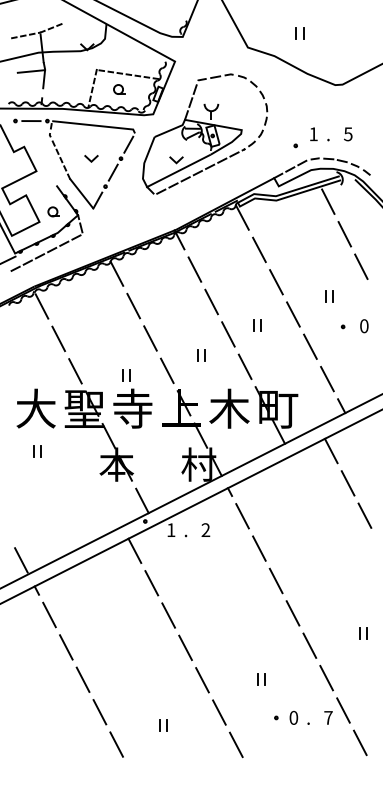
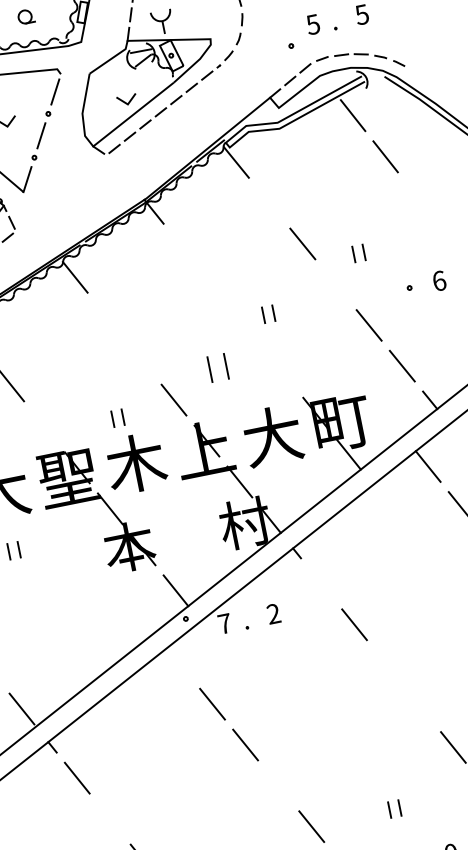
text: (313, 134) -> (313, 24), 1 -> 5
line: (259, 249) -> (269, 202), removed
line: (361, 266) -> (418, 197), removed
line: (194, 269) -> (183, 249), removed
part: (329, 296) -> (359, 253), moved
line: (211, 301) -> (216, 289), removed
line: (133, 305) -> (107, 317), removed
line: (293, 314) -> (336, 284), removed
part: (257, 325) -> (268, 314), moved
text: (364, 326) -> (439, 281), 0 -> 6
line: (228, 334) -> (250, 331), removed
line: (150, 338) -> (141, 359), removed
part: (201, 355) -> (217, 368), size x1.6
line: (244, 366) -> (281, 371), removed
line: (75, 371) -> (44, 427), removed
text: (132, 408) -> (135, 463), 寺 -> 木
text: (229, 408) -> (272, 435), 木 -> 大
line: (242, 516) -> (321, 584), removed
text: (171, 529) -> (225, 622), 1 -> 7
line: (134, 550) -> (178, 662), removed
line: (275, 580) -> (386, 665), removed
line: (292, 613) -> (419, 706), removed
line: (66, 647) -> (110, 819), removed
line: (185, 647) -> (278, 785), removed

